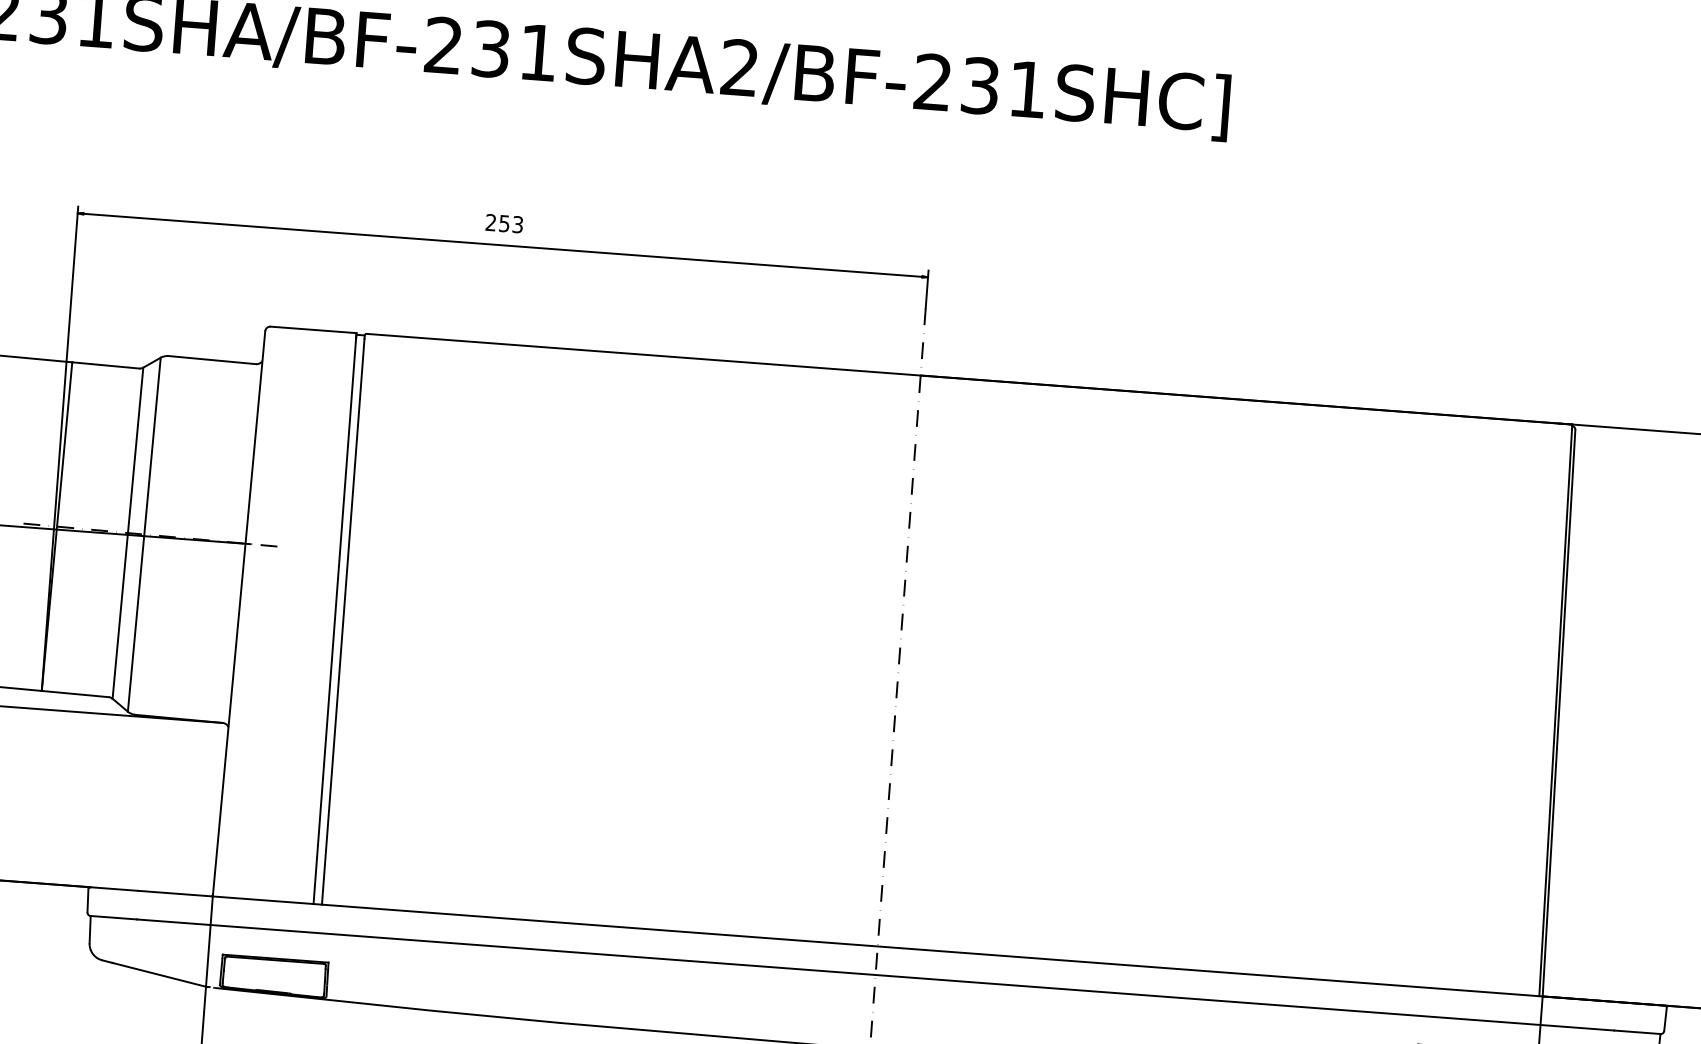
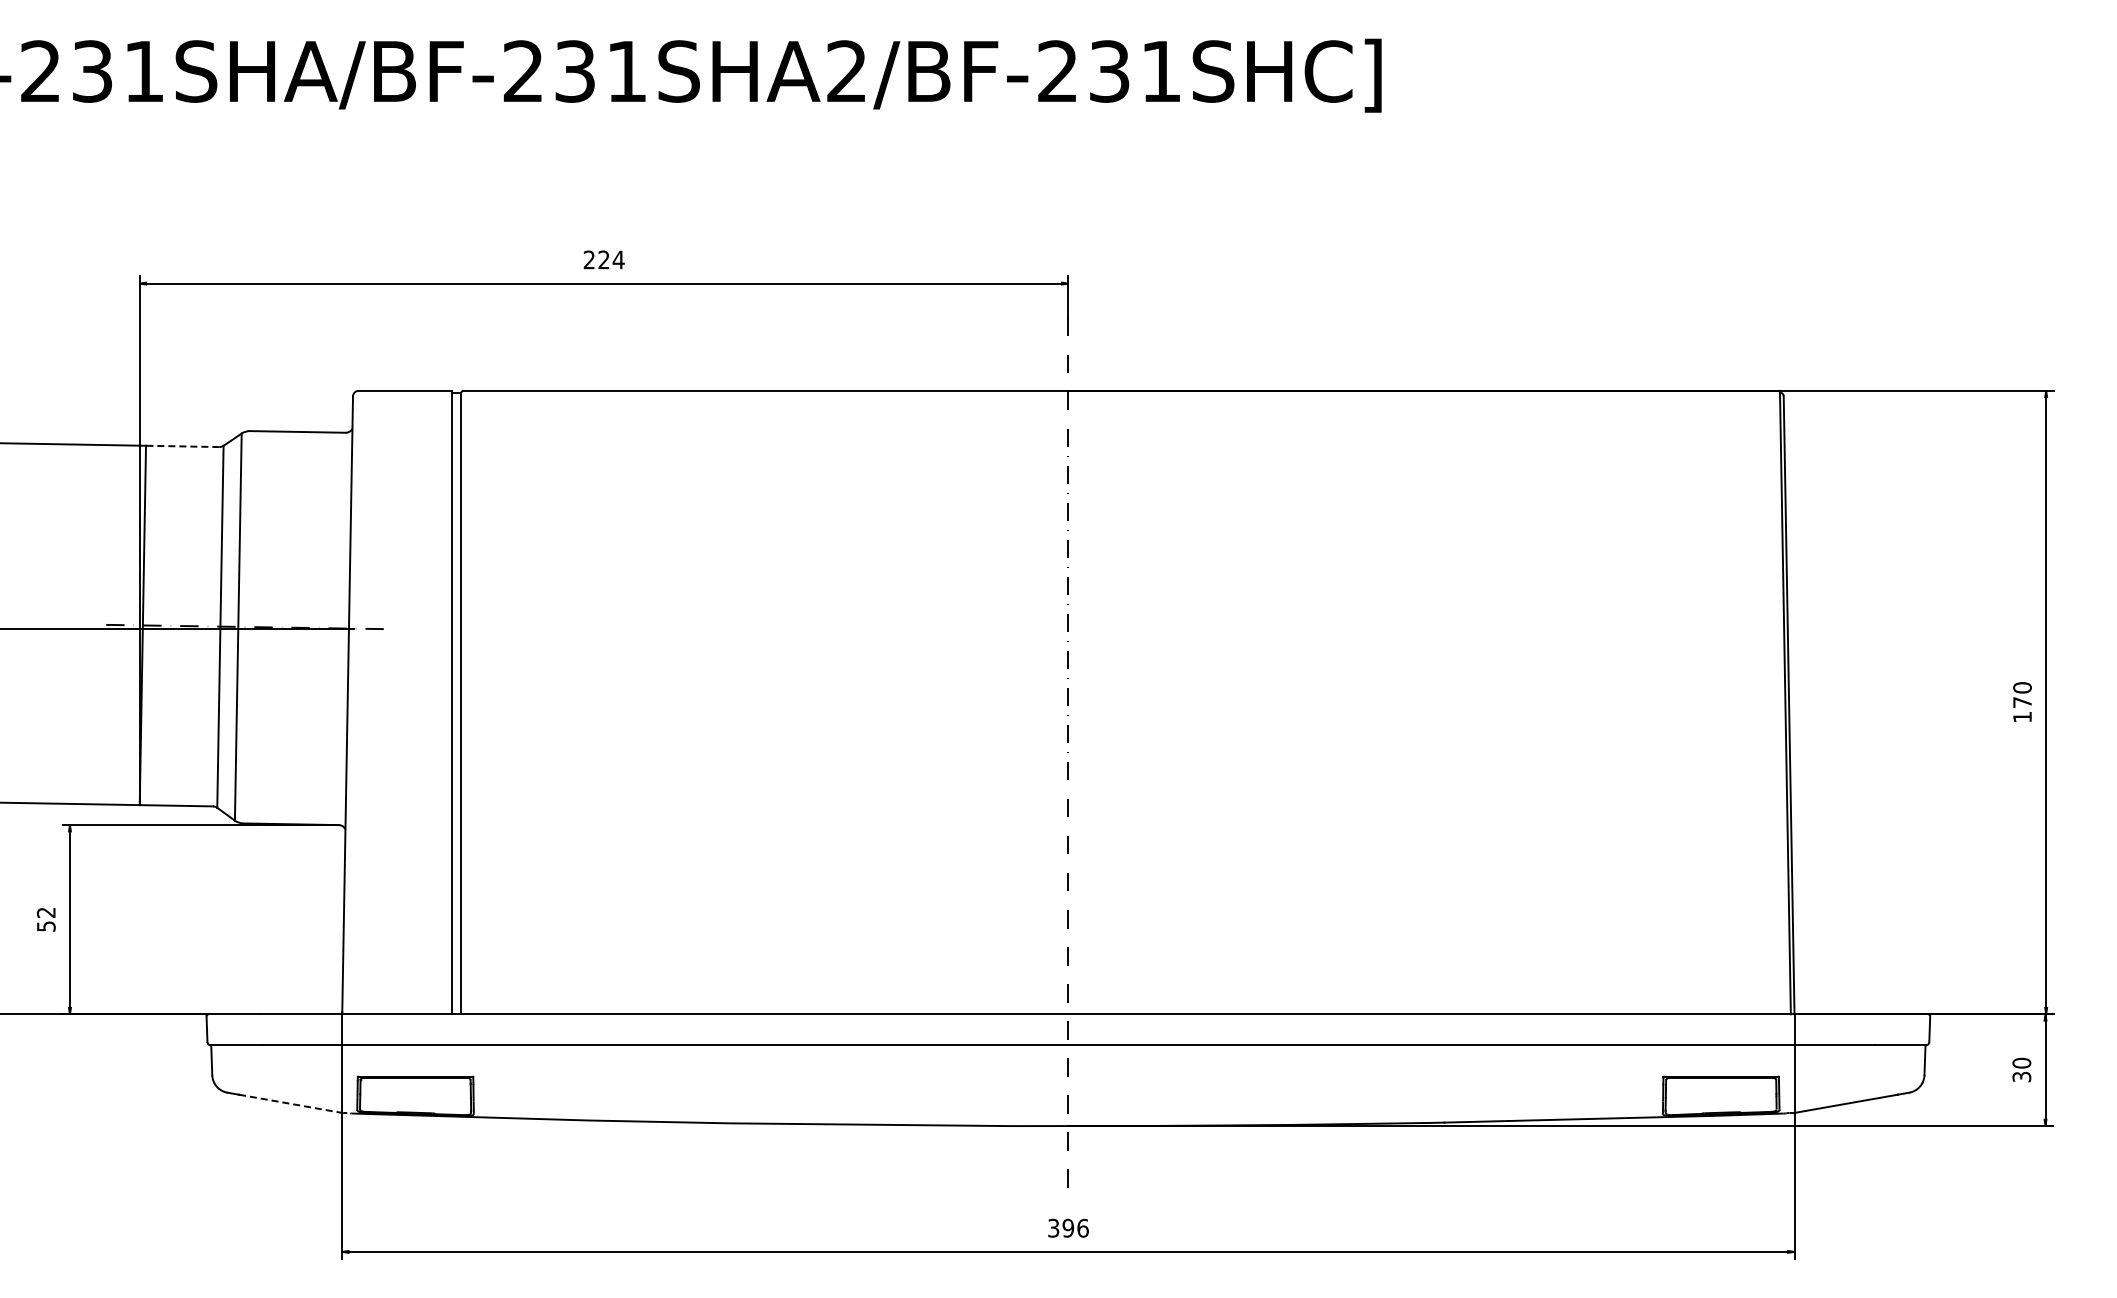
text: (511, 223) -> (611, 259), 253 -> 224
line: (105, 365) -> (182, 446), solid -> dashed
line: (160, 974) -> (291, 1103), solid -> dashed

